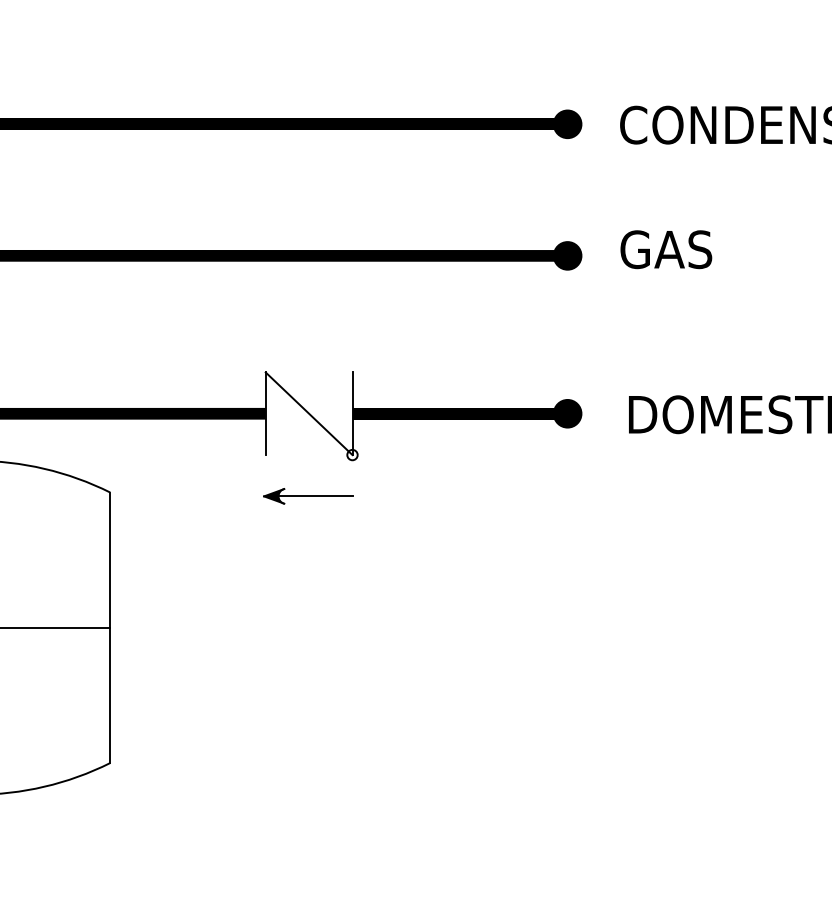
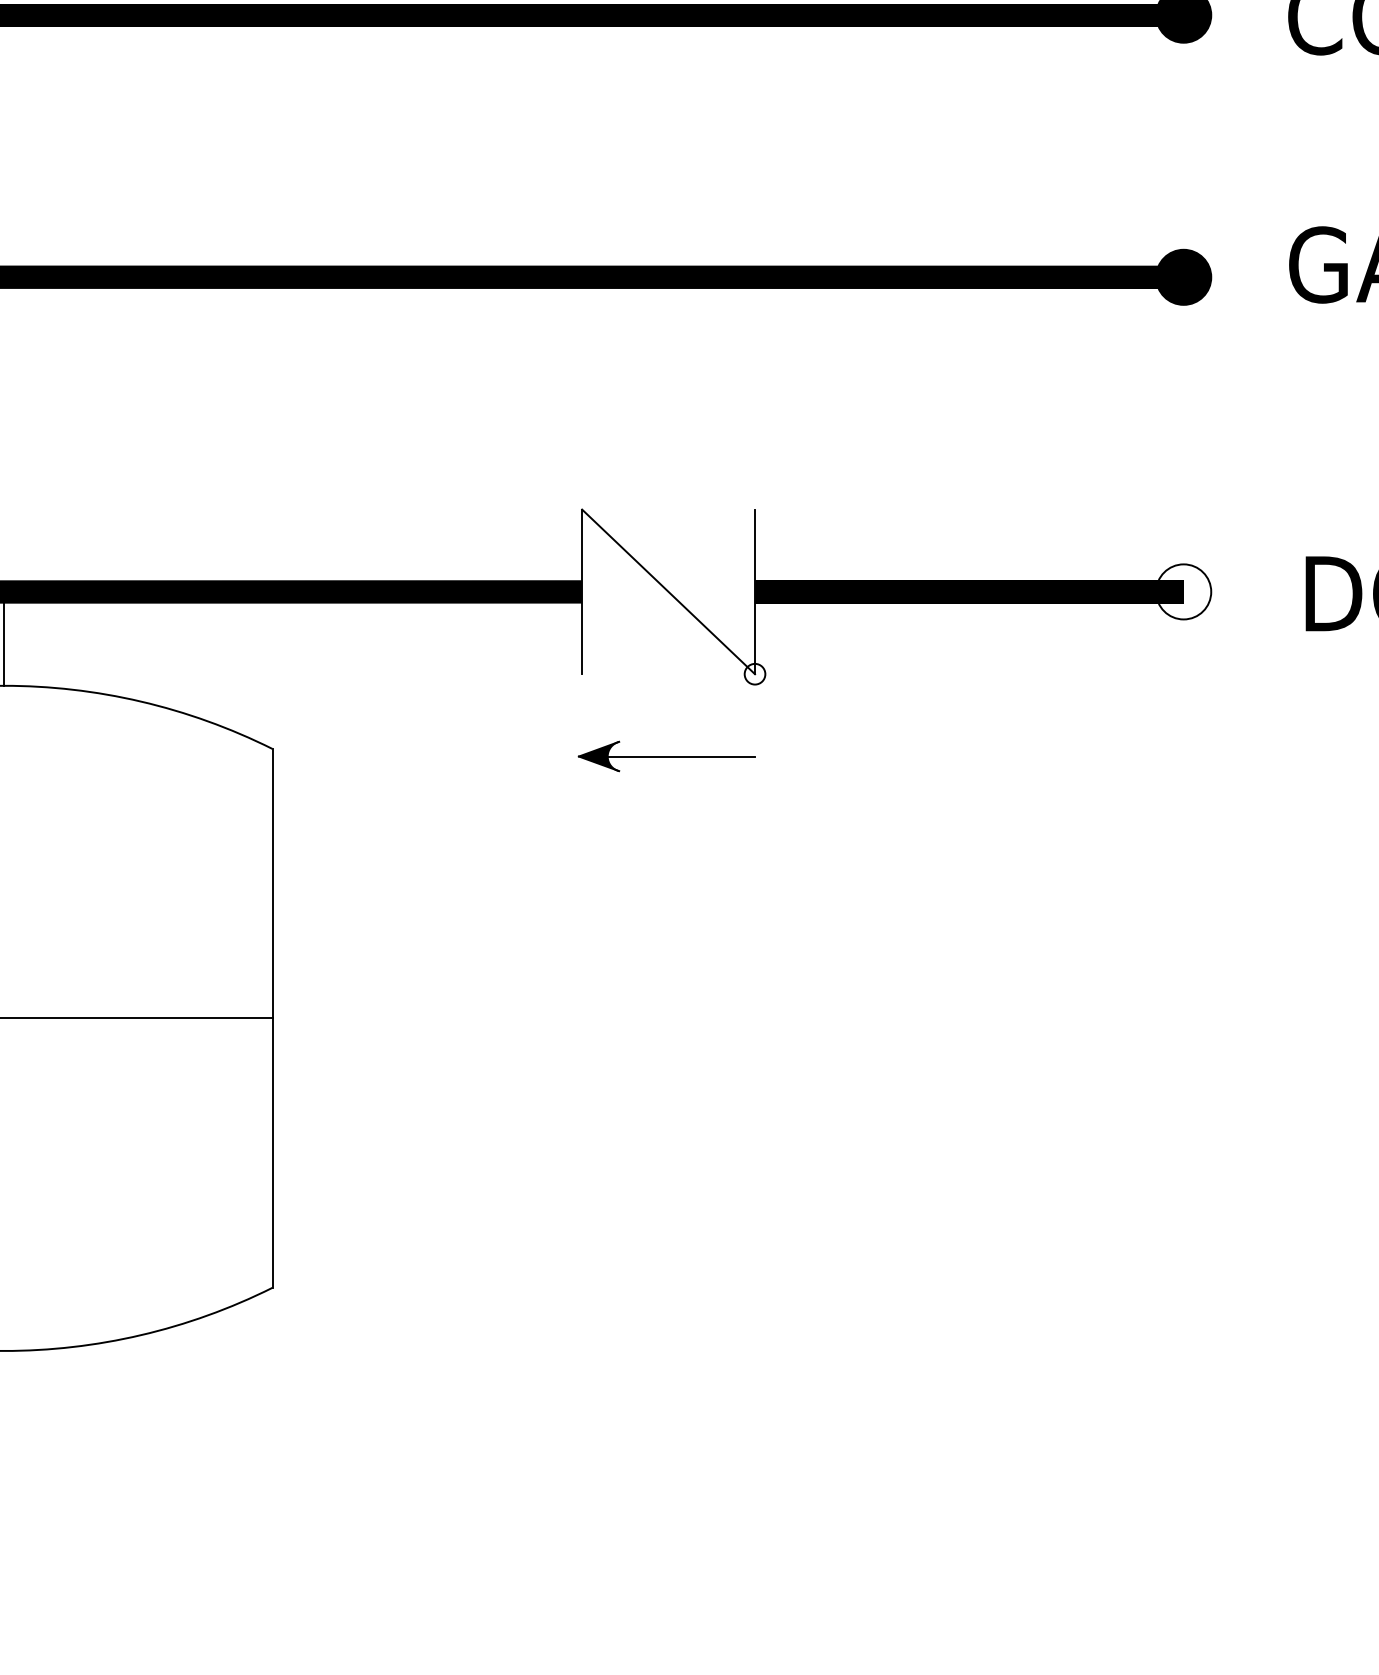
fill: (567, 413) -> (1183, 591), removed

